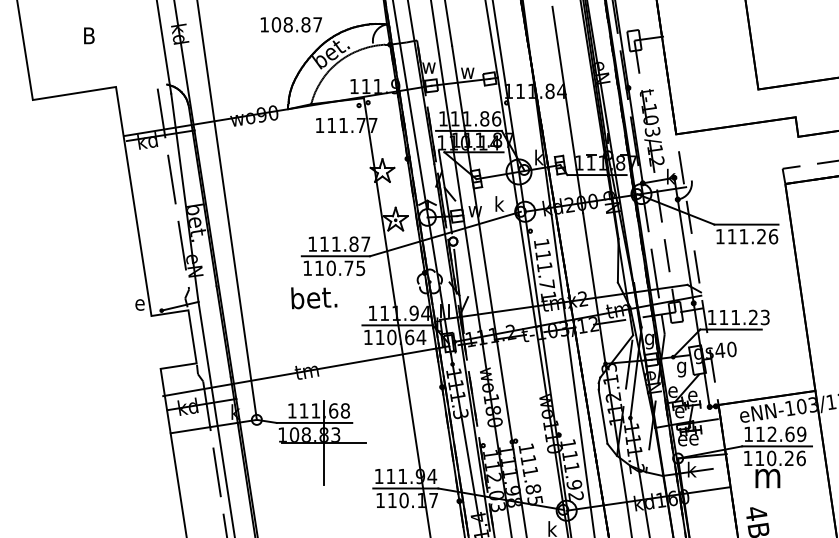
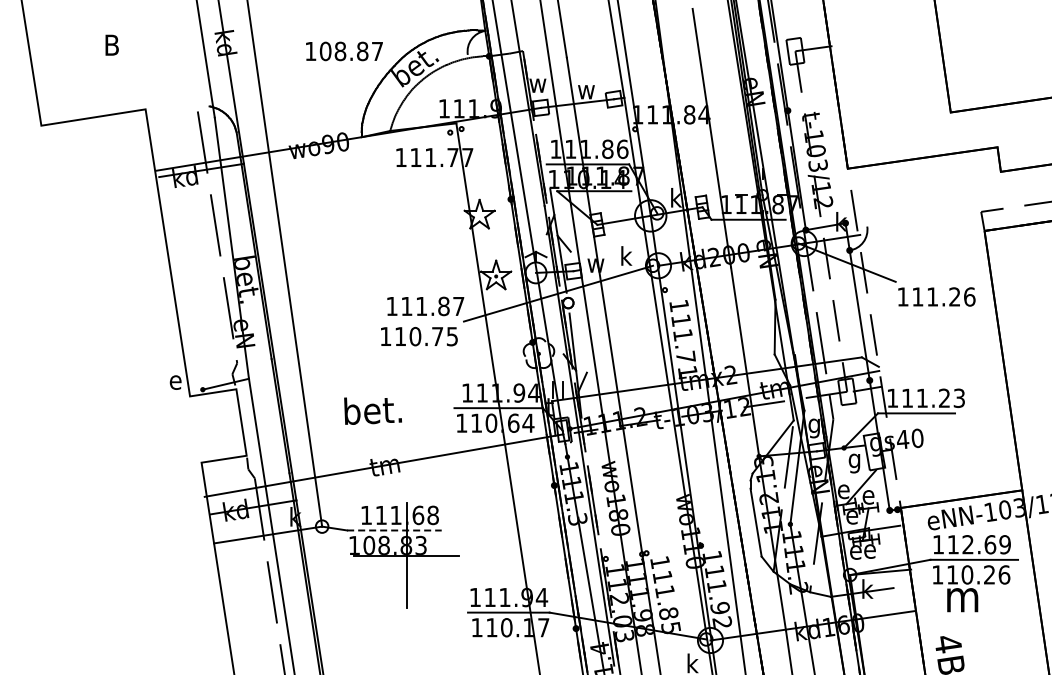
text: (291, 24) -> (344, 51), moved
line: (746, 224) -> (935, 281), removed
line: (335, 256) -> (420, 321), removed
text: (313, 297) -> (372, 410), moved
line: (314, 422) -> (394, 530), solid -> dashed

